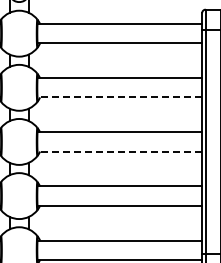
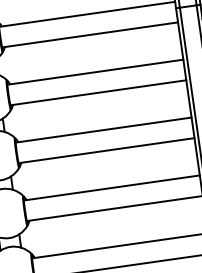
line: (119, 97) -> (97, 92), dashed -> solid
line: (119, 151) -> (106, 150), dashed -> solid

